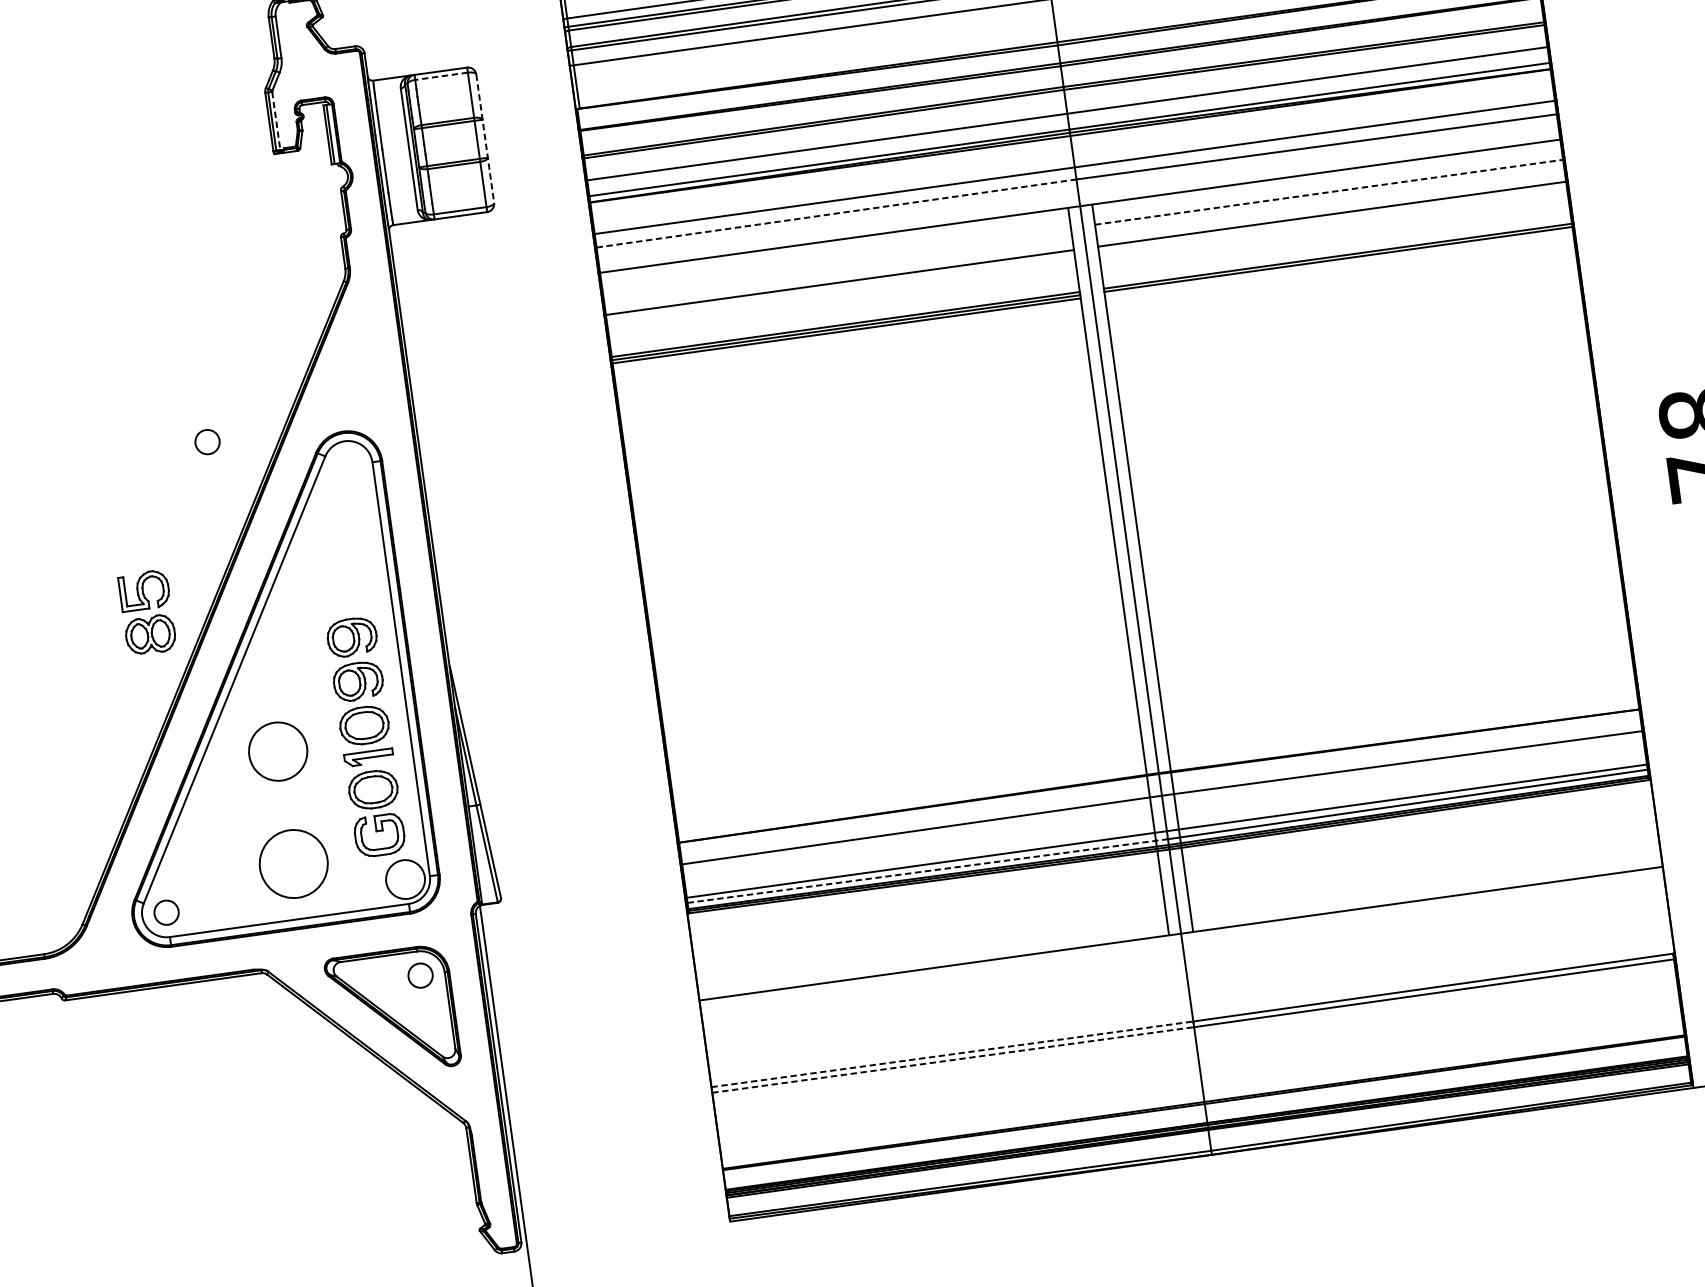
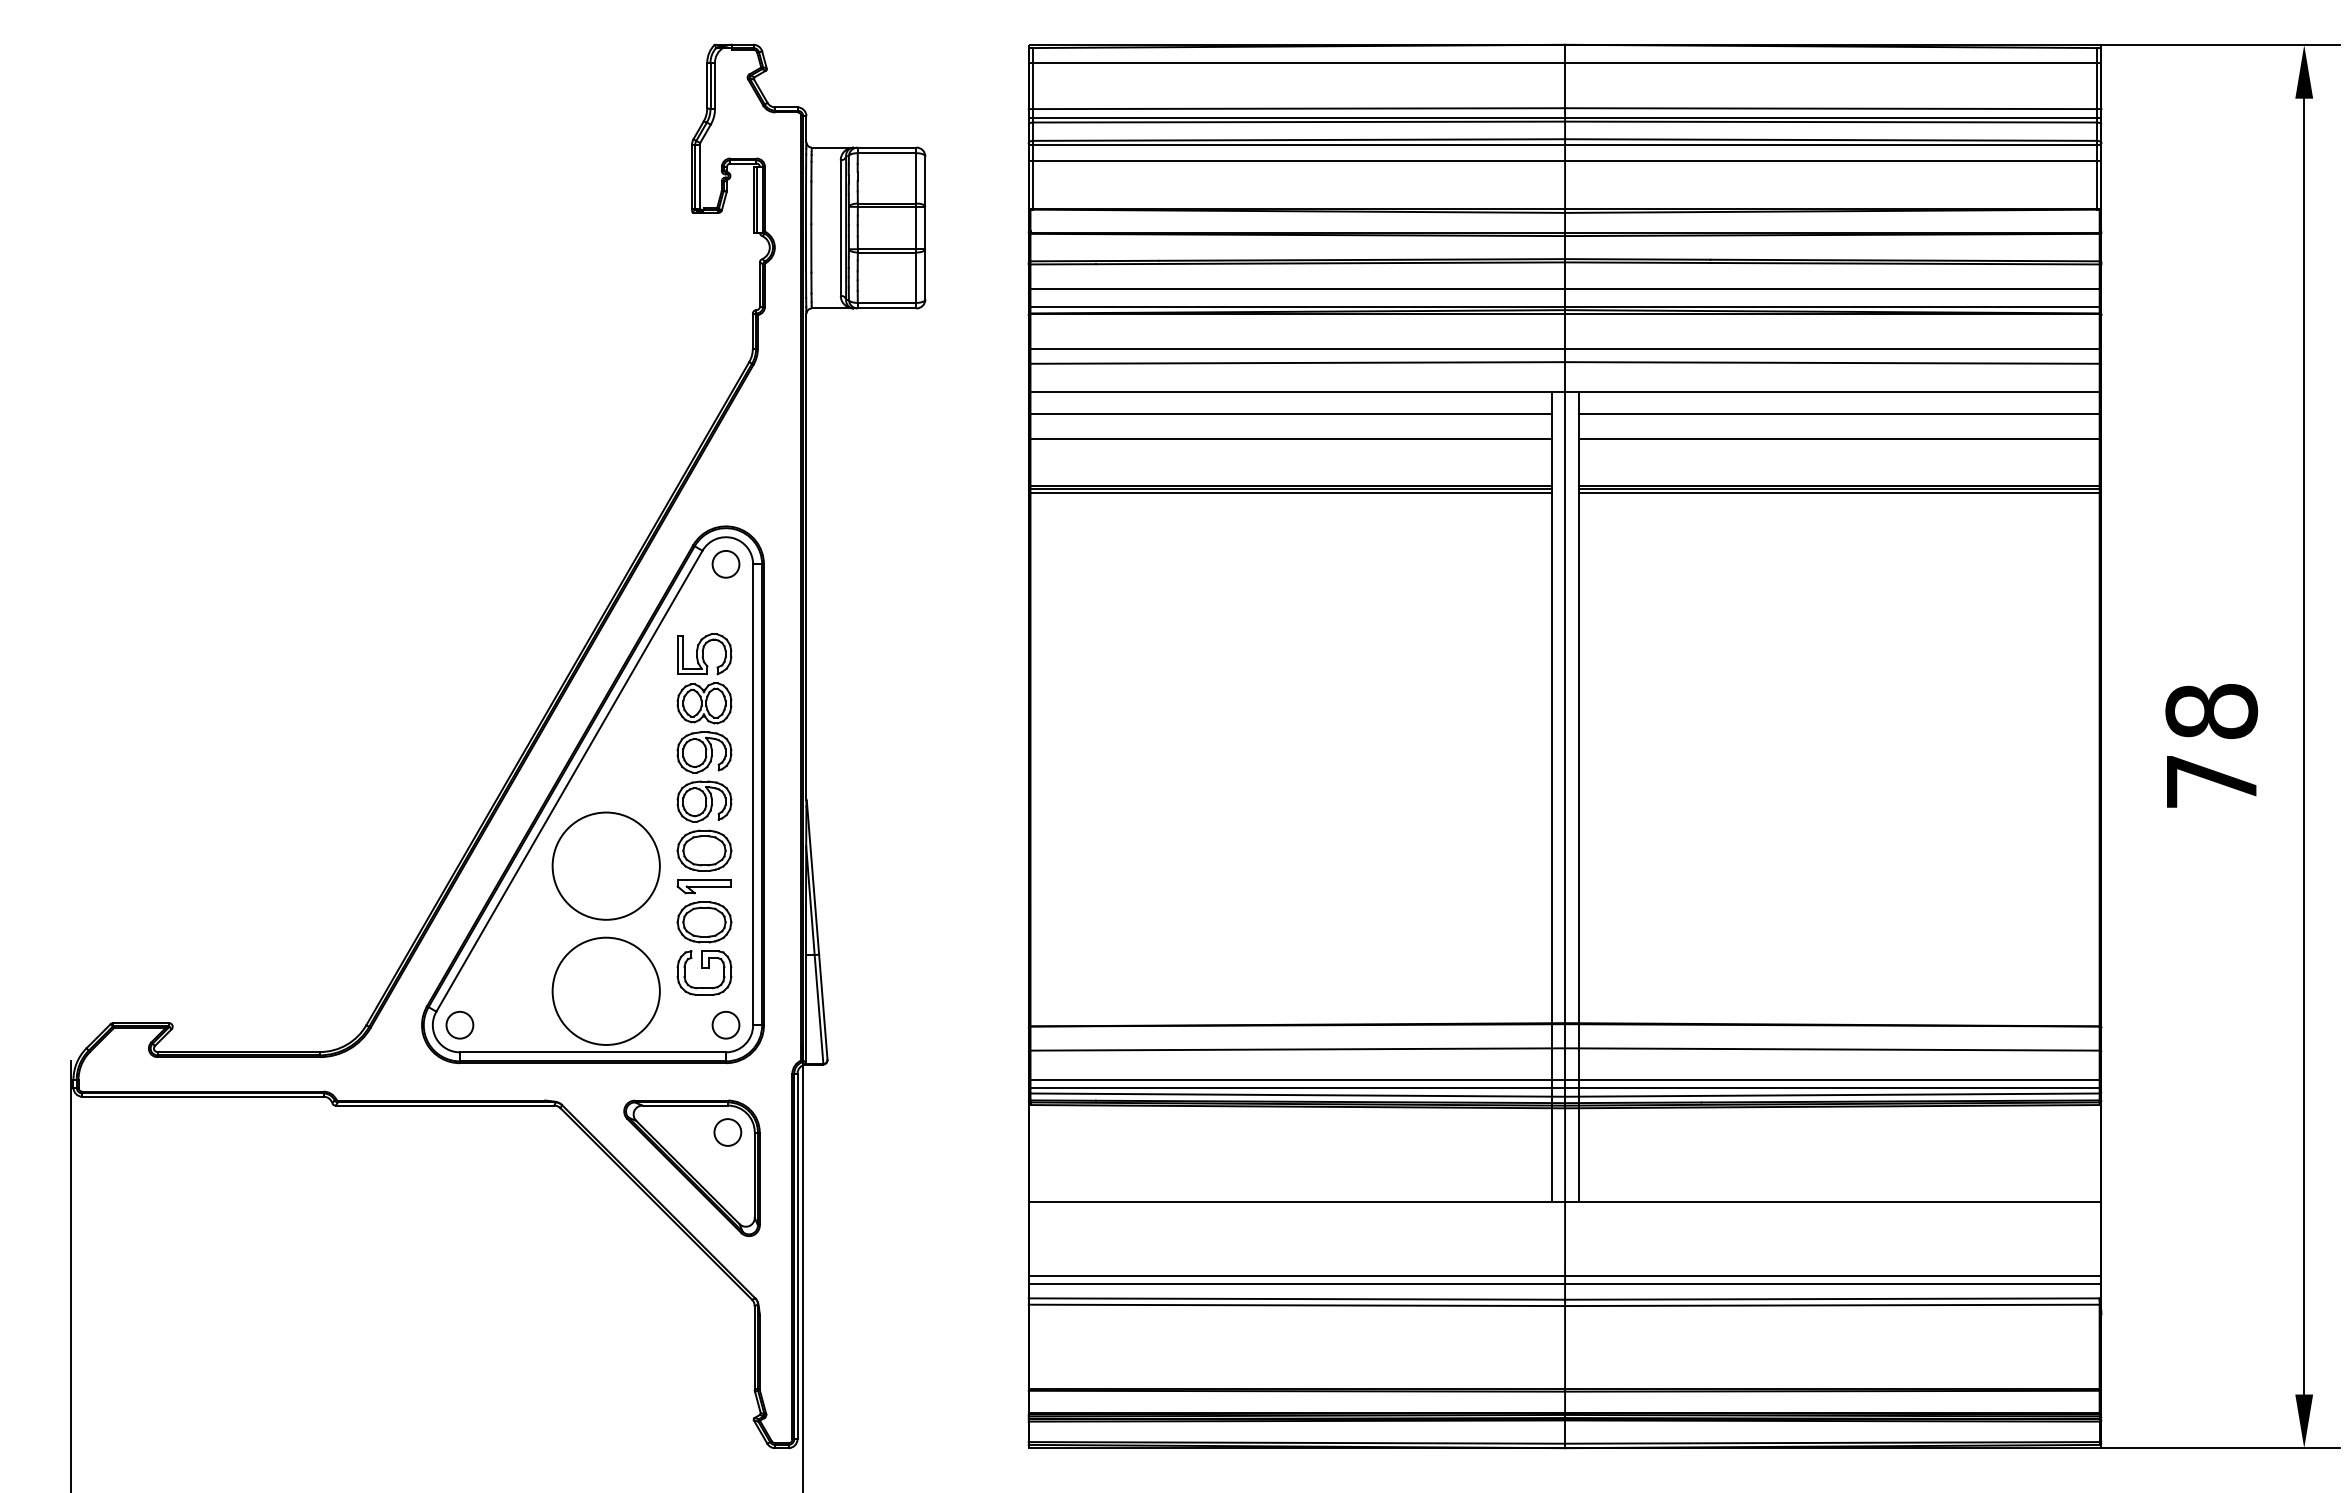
line: (441, 76) -> (886, 153), dashed -> solid
line: (276, 121) -> (699, 177), dashed -> solid
line: (485, 139) -> (925, 228), dashed -> solid
line: (1330, 192) -> (1840, 414), dashed -> solid
line: (837, 213) -> (1298, 362), dashed -> solid
line: (835, 260) -> (1289, 414), added
line: (1339, 262) -> (1839, 492), added
circle: (207, 442) -> (725, 564), moved
part: (147, 612) -> (704, 678), moved
circle: (277, 751) -> (605, 865), size x1.67
line: (1165, 823) -> (1564, 1079), added
circle: (292, 863) -> (605, 990), size x1.43
line: (928, 871) -> (1298, 1095), dashed -> solid
circle: (405, 878) -> (725, 1024), size x0.62
line: (1189, 999) -> (1564, 1275), added
line: (1190, 1007) -> (1564, 1284), added
line: (952, 1054) -> (1297, 1299), dashed -> solid
line: (953, 1060) -> (1297, 1305), dashed -> solid

